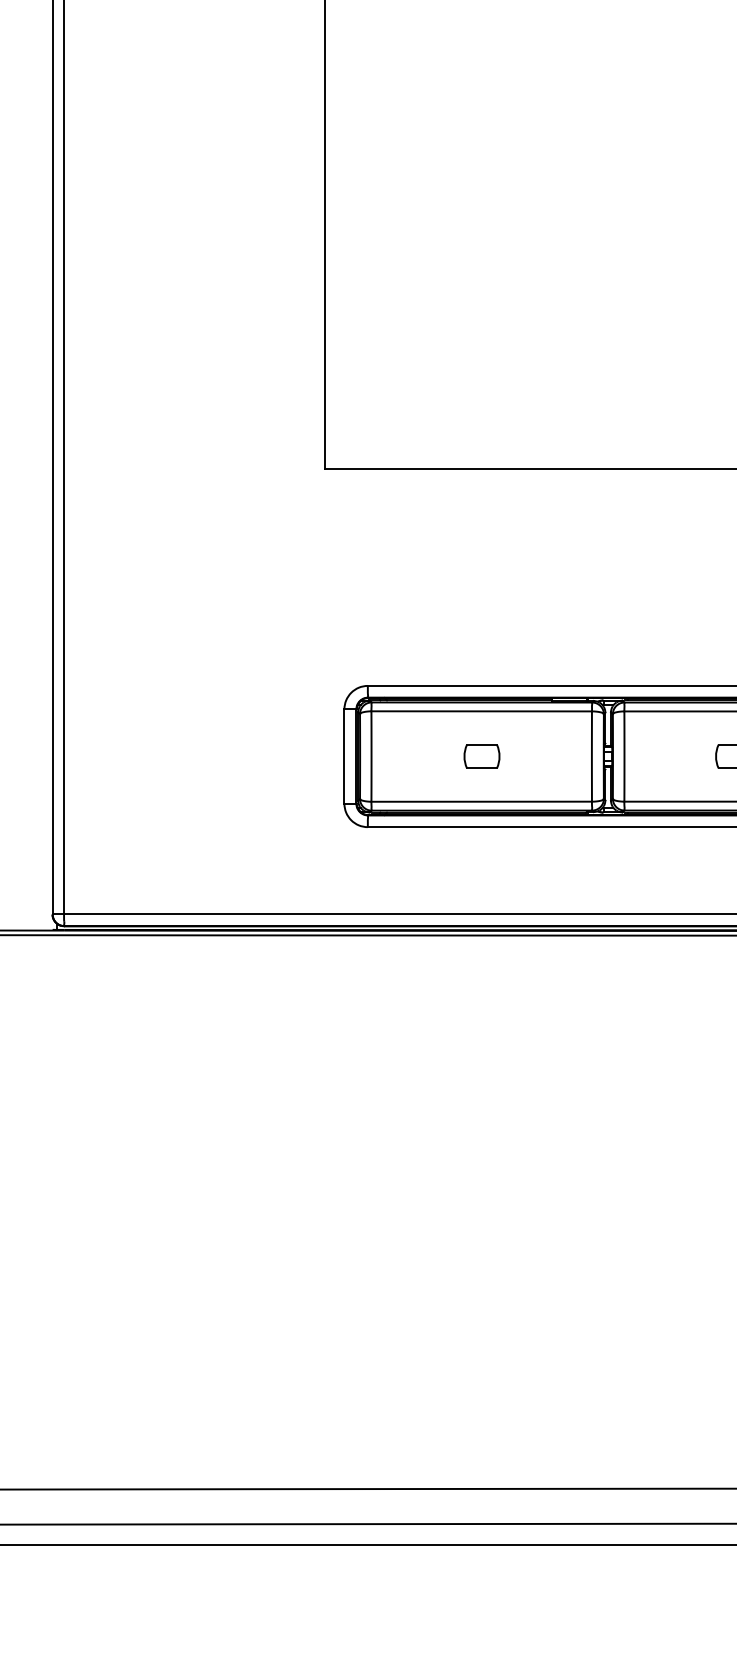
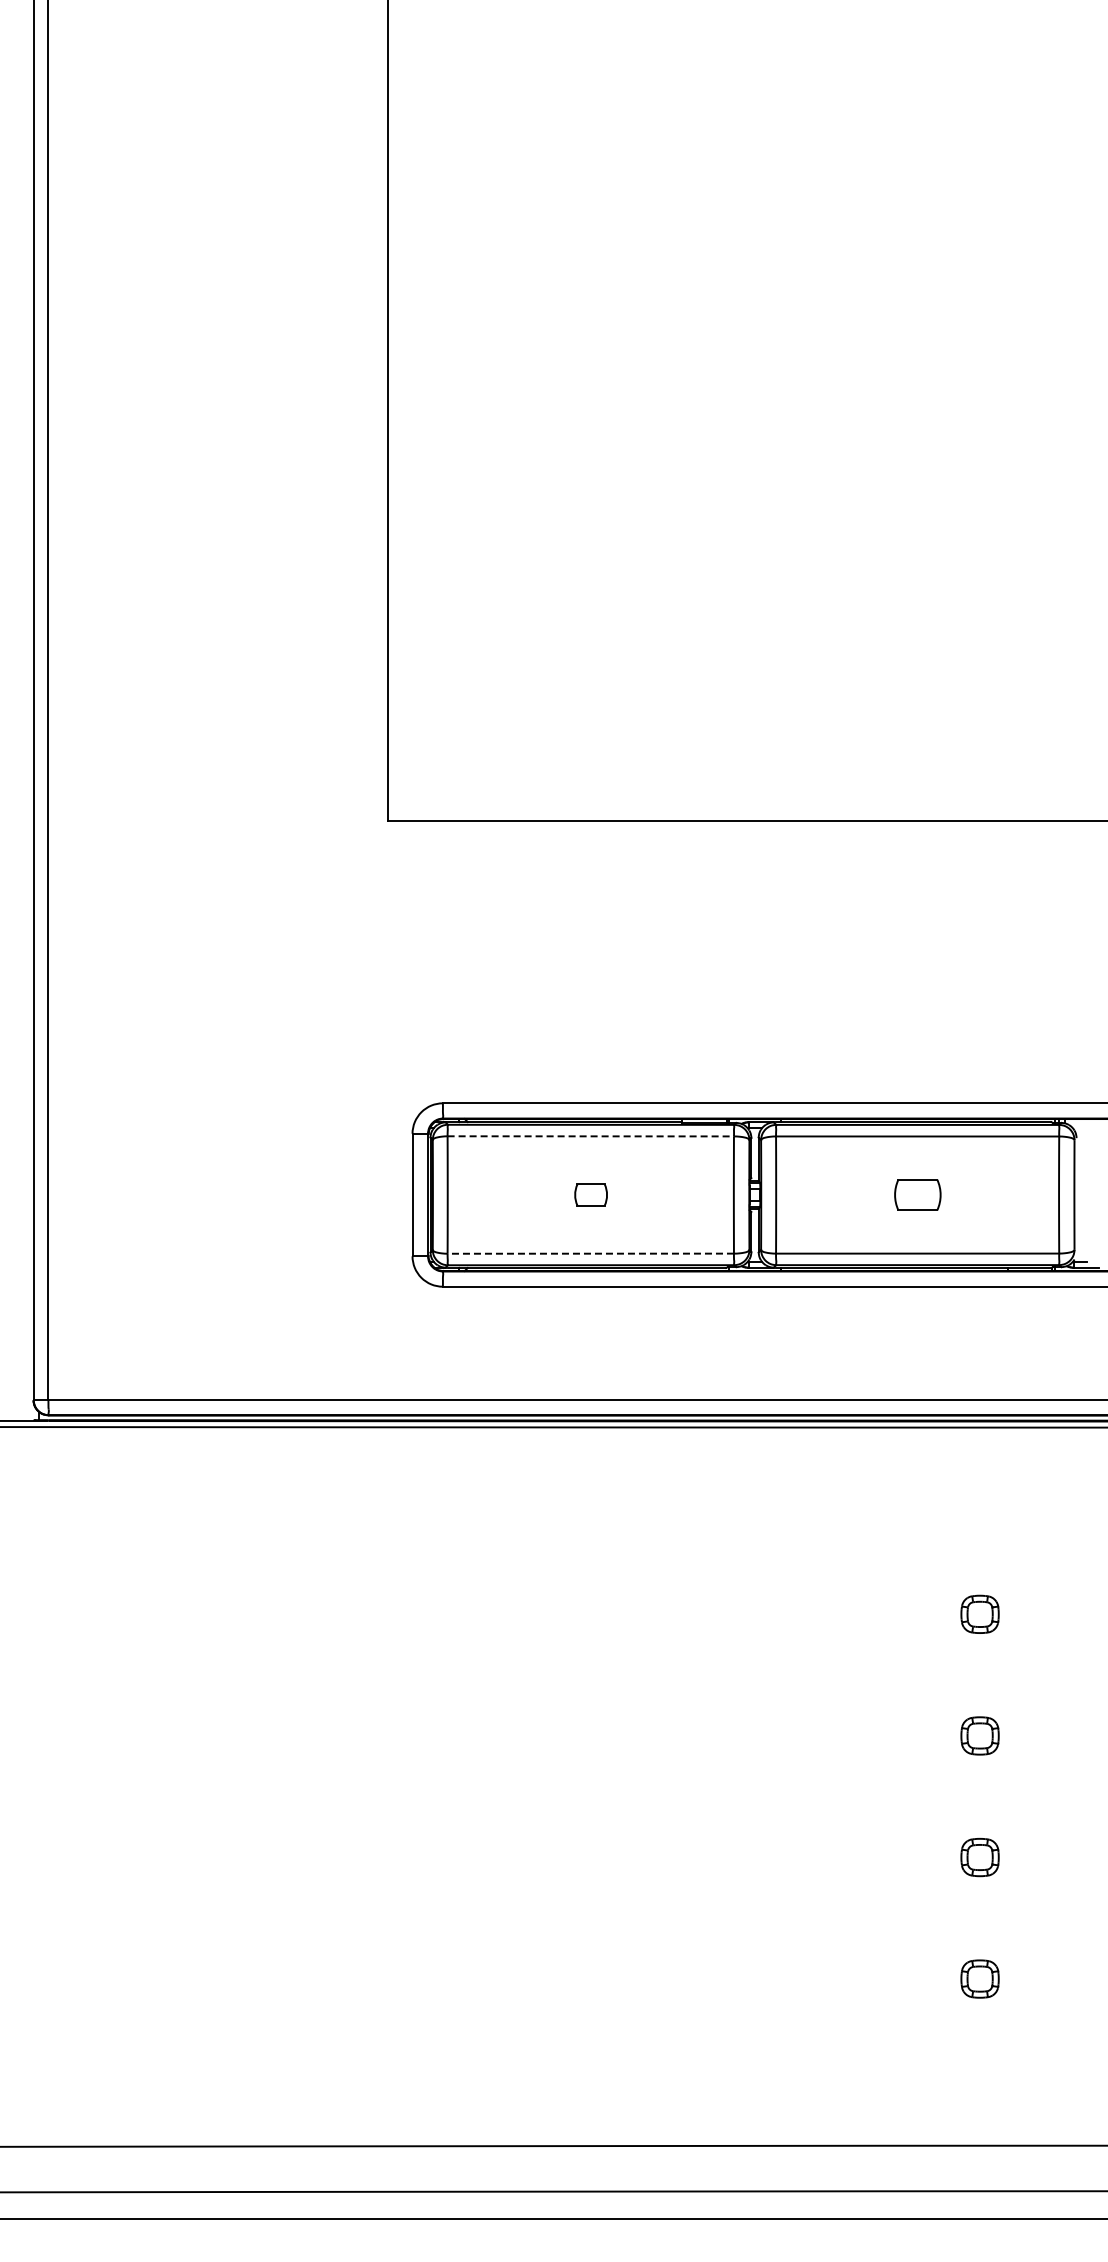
line: (482, 711) -> (591, 1136), solid -> dashed
part: (481, 756) -> (590, 1194), size x0.7
line: (481, 801) -> (590, 1253), solid -> dashed

